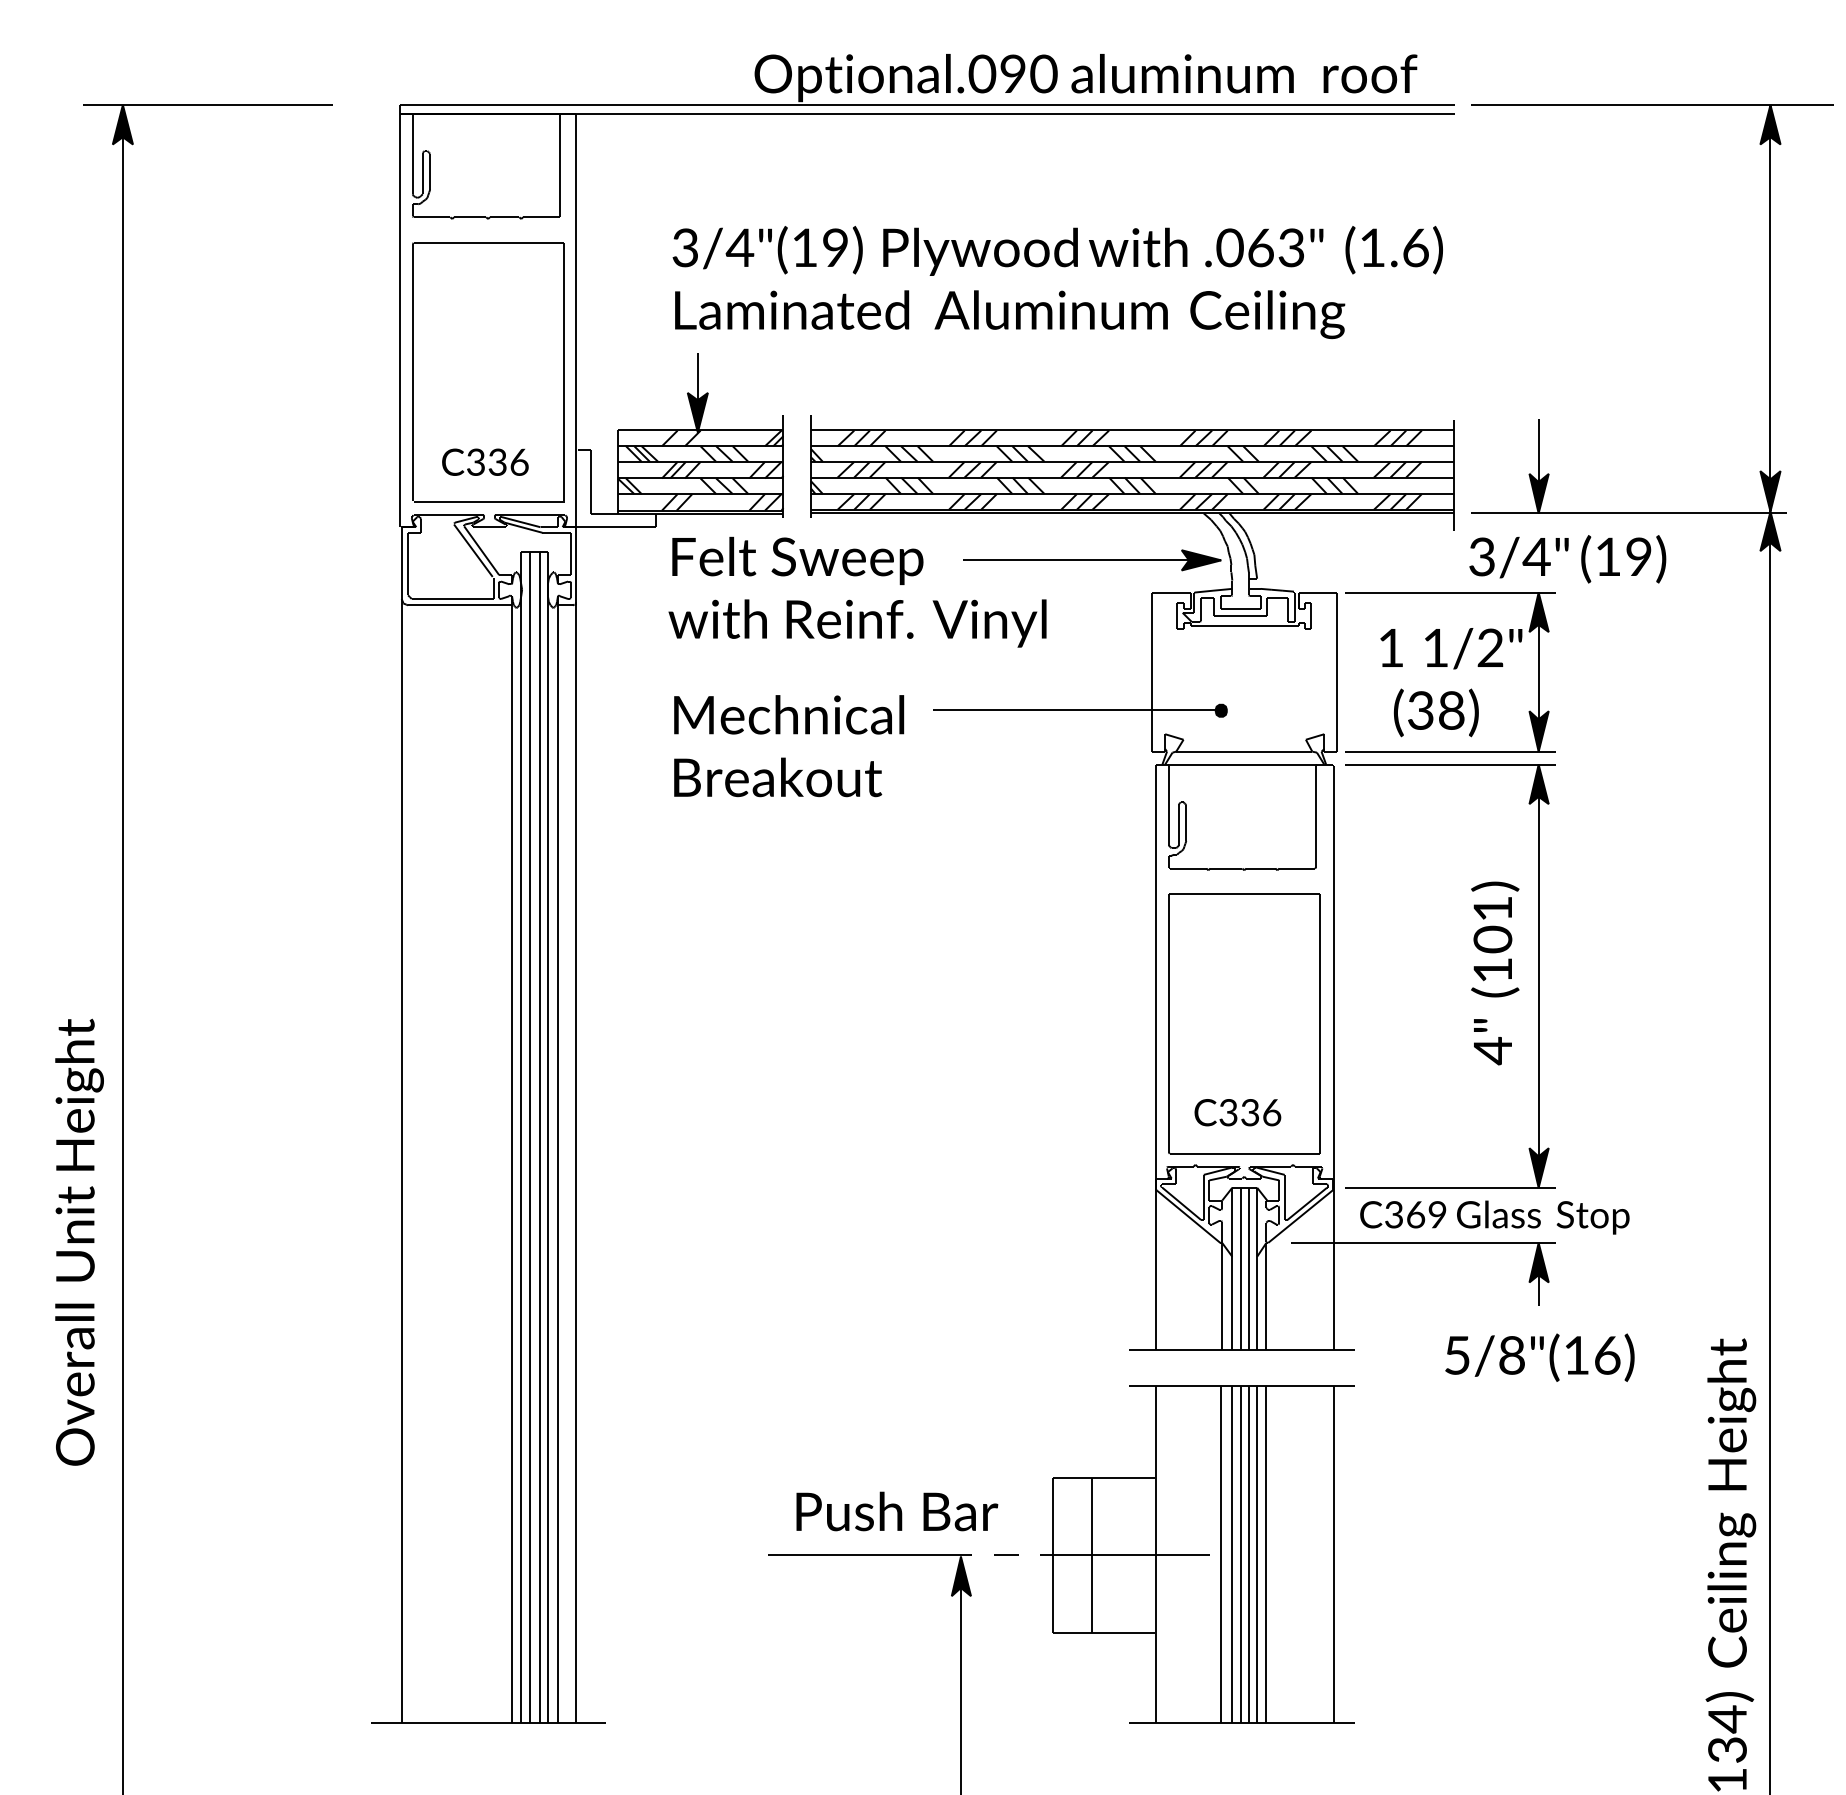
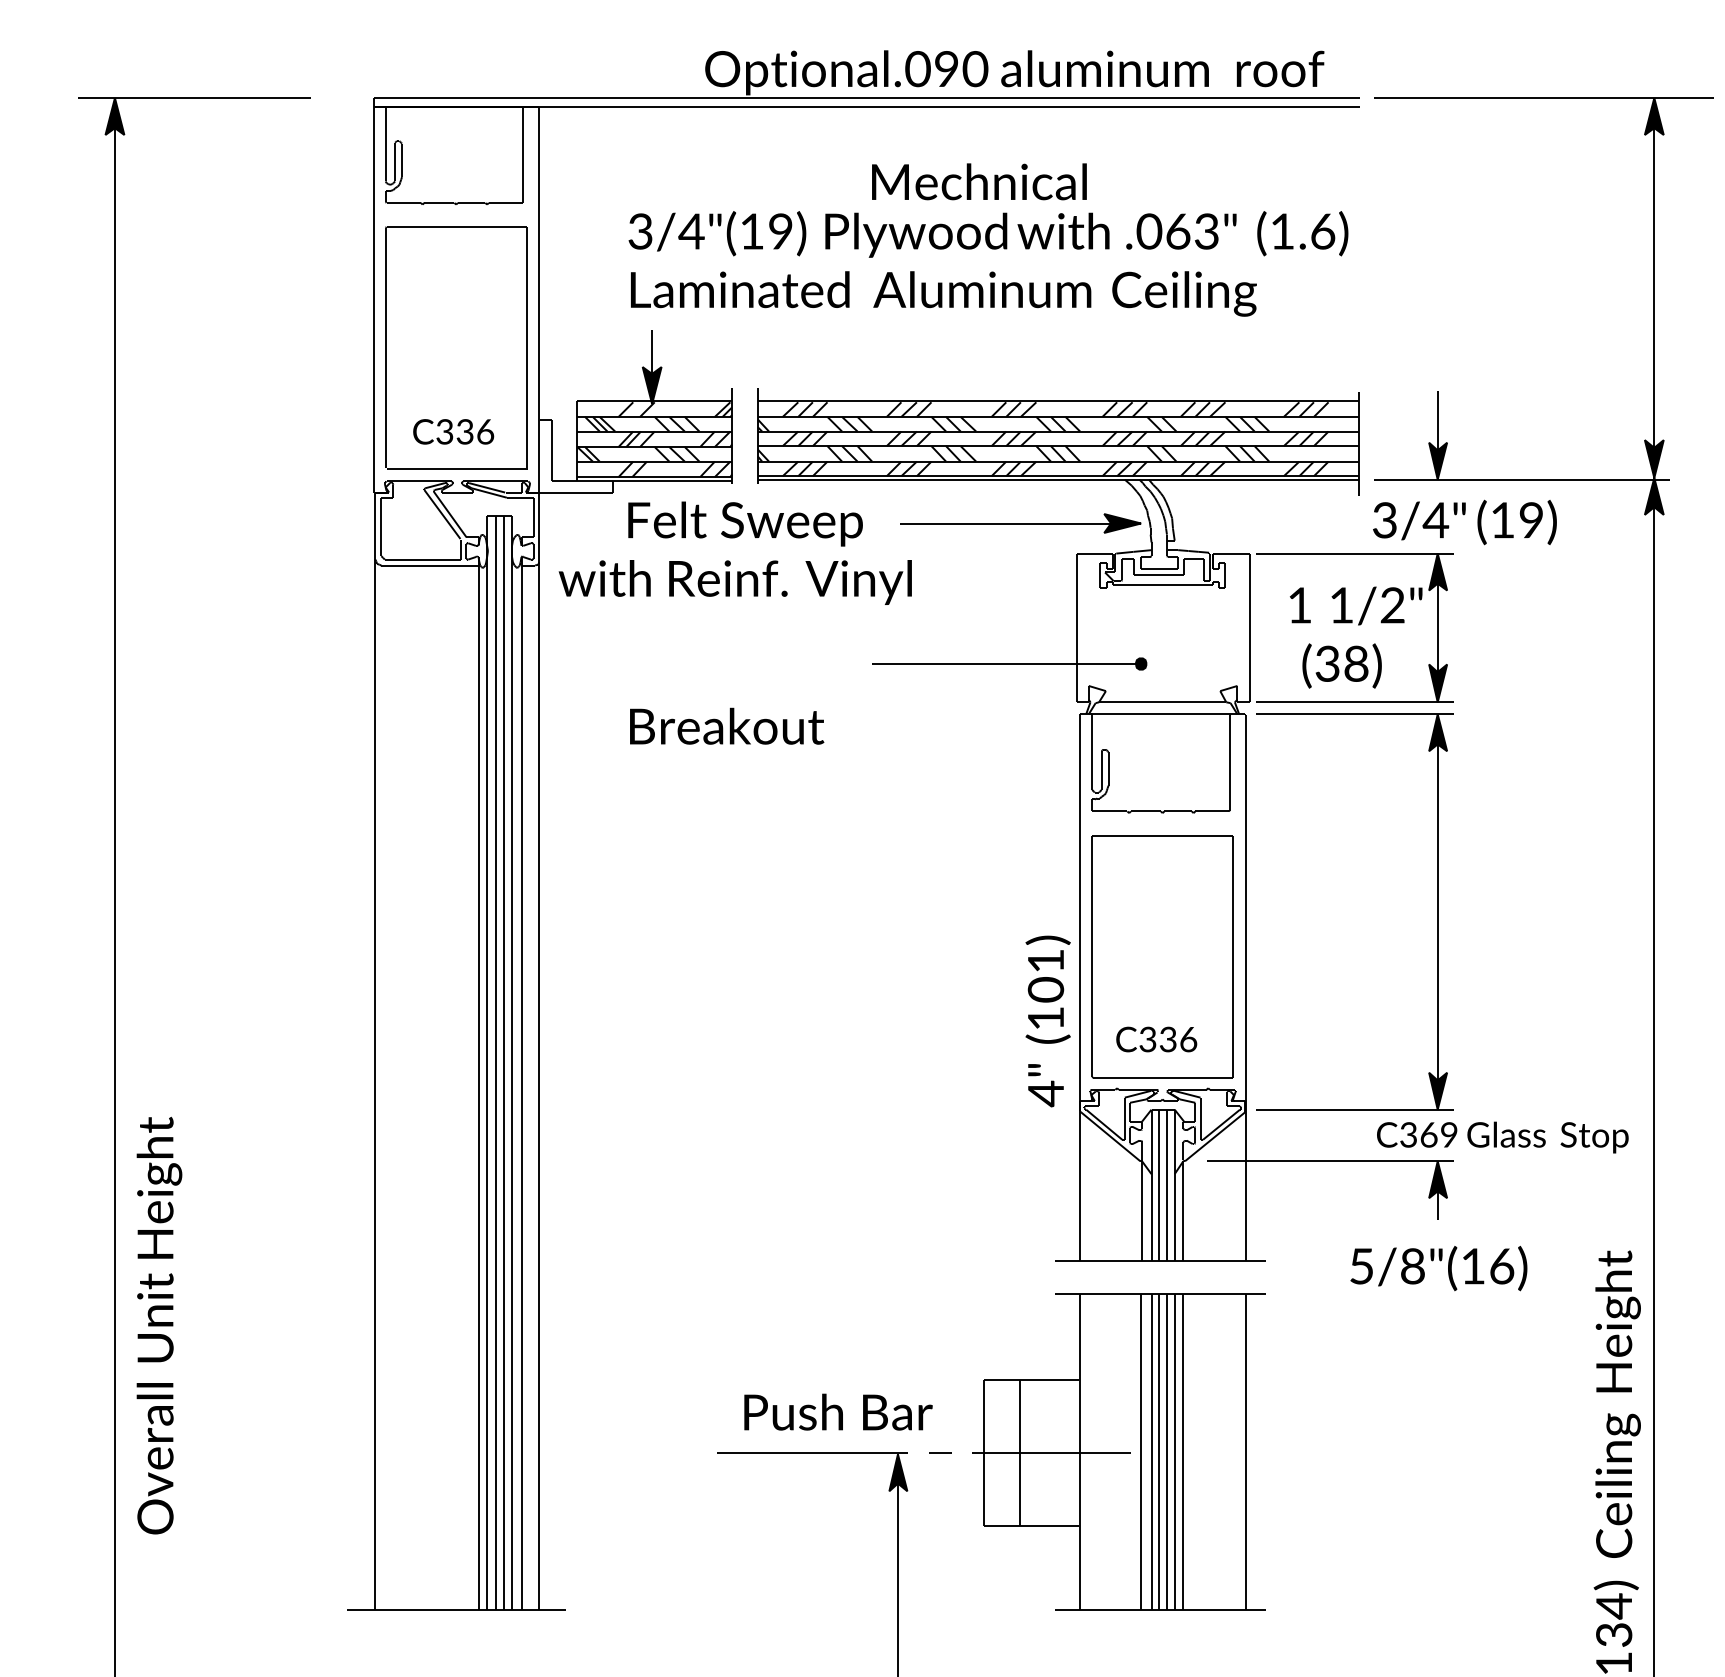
text: (856, 623) -> (734, 582), moved
text: (789, 714) -> (979, 181), moved
text: (1494, 973) -> (1047, 1021), moved
text: (1494, 1217) -> (1502, 1137), moved
text: (79, 1242) -> (159, 1325), moved

